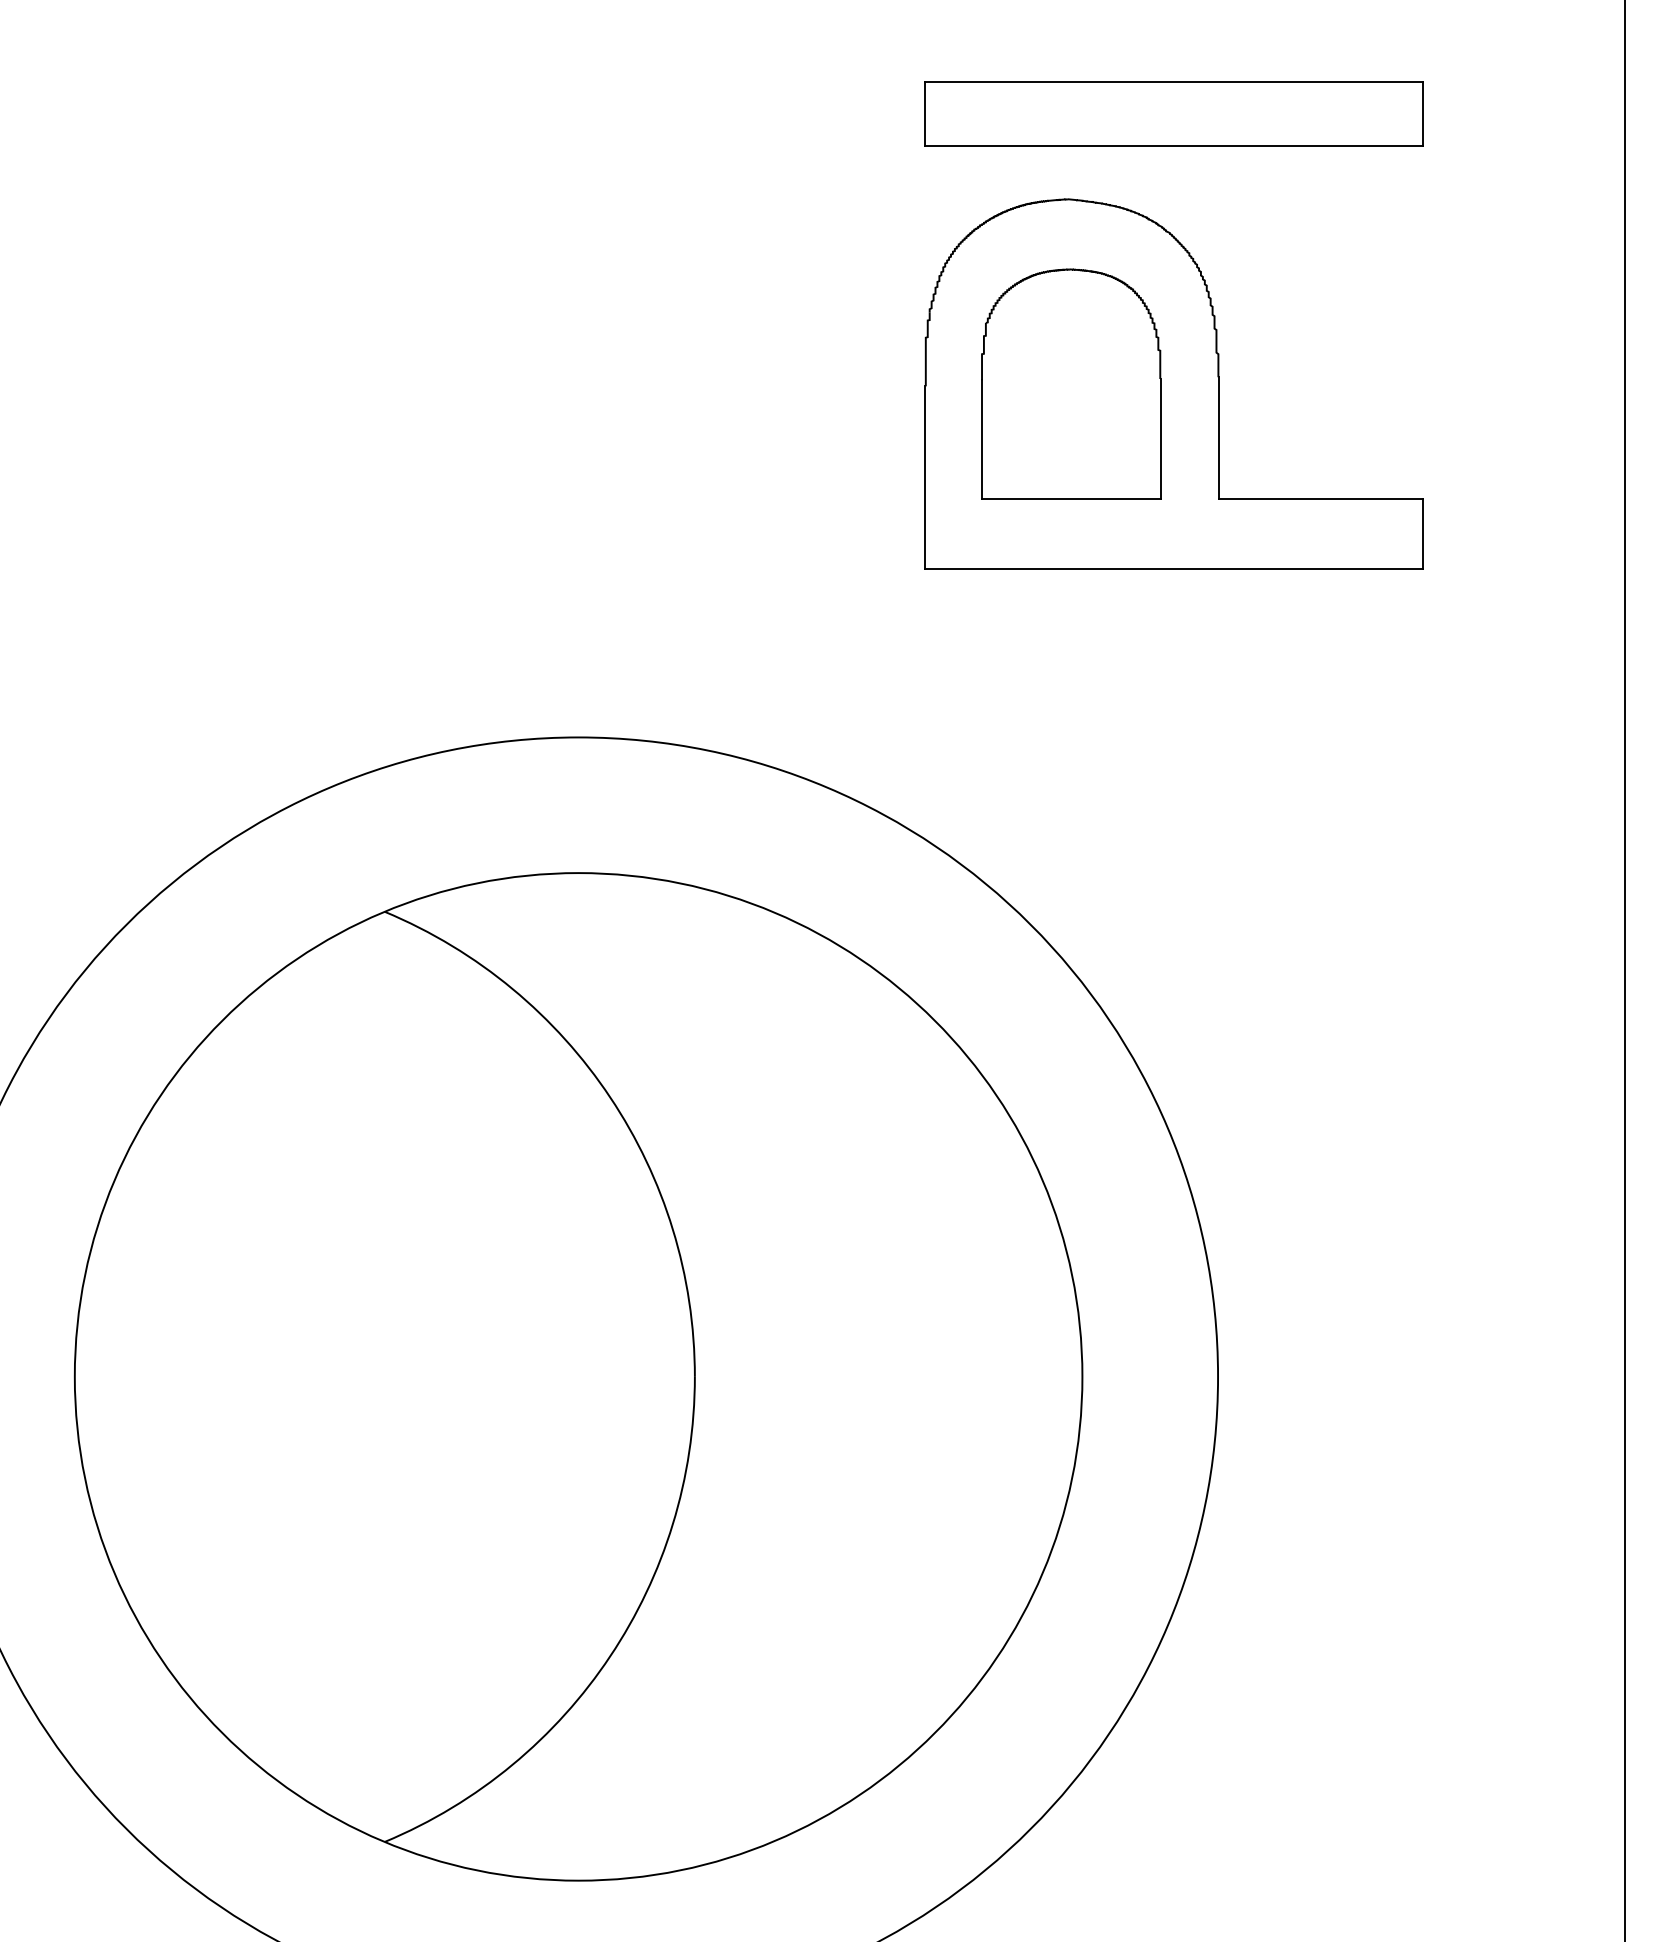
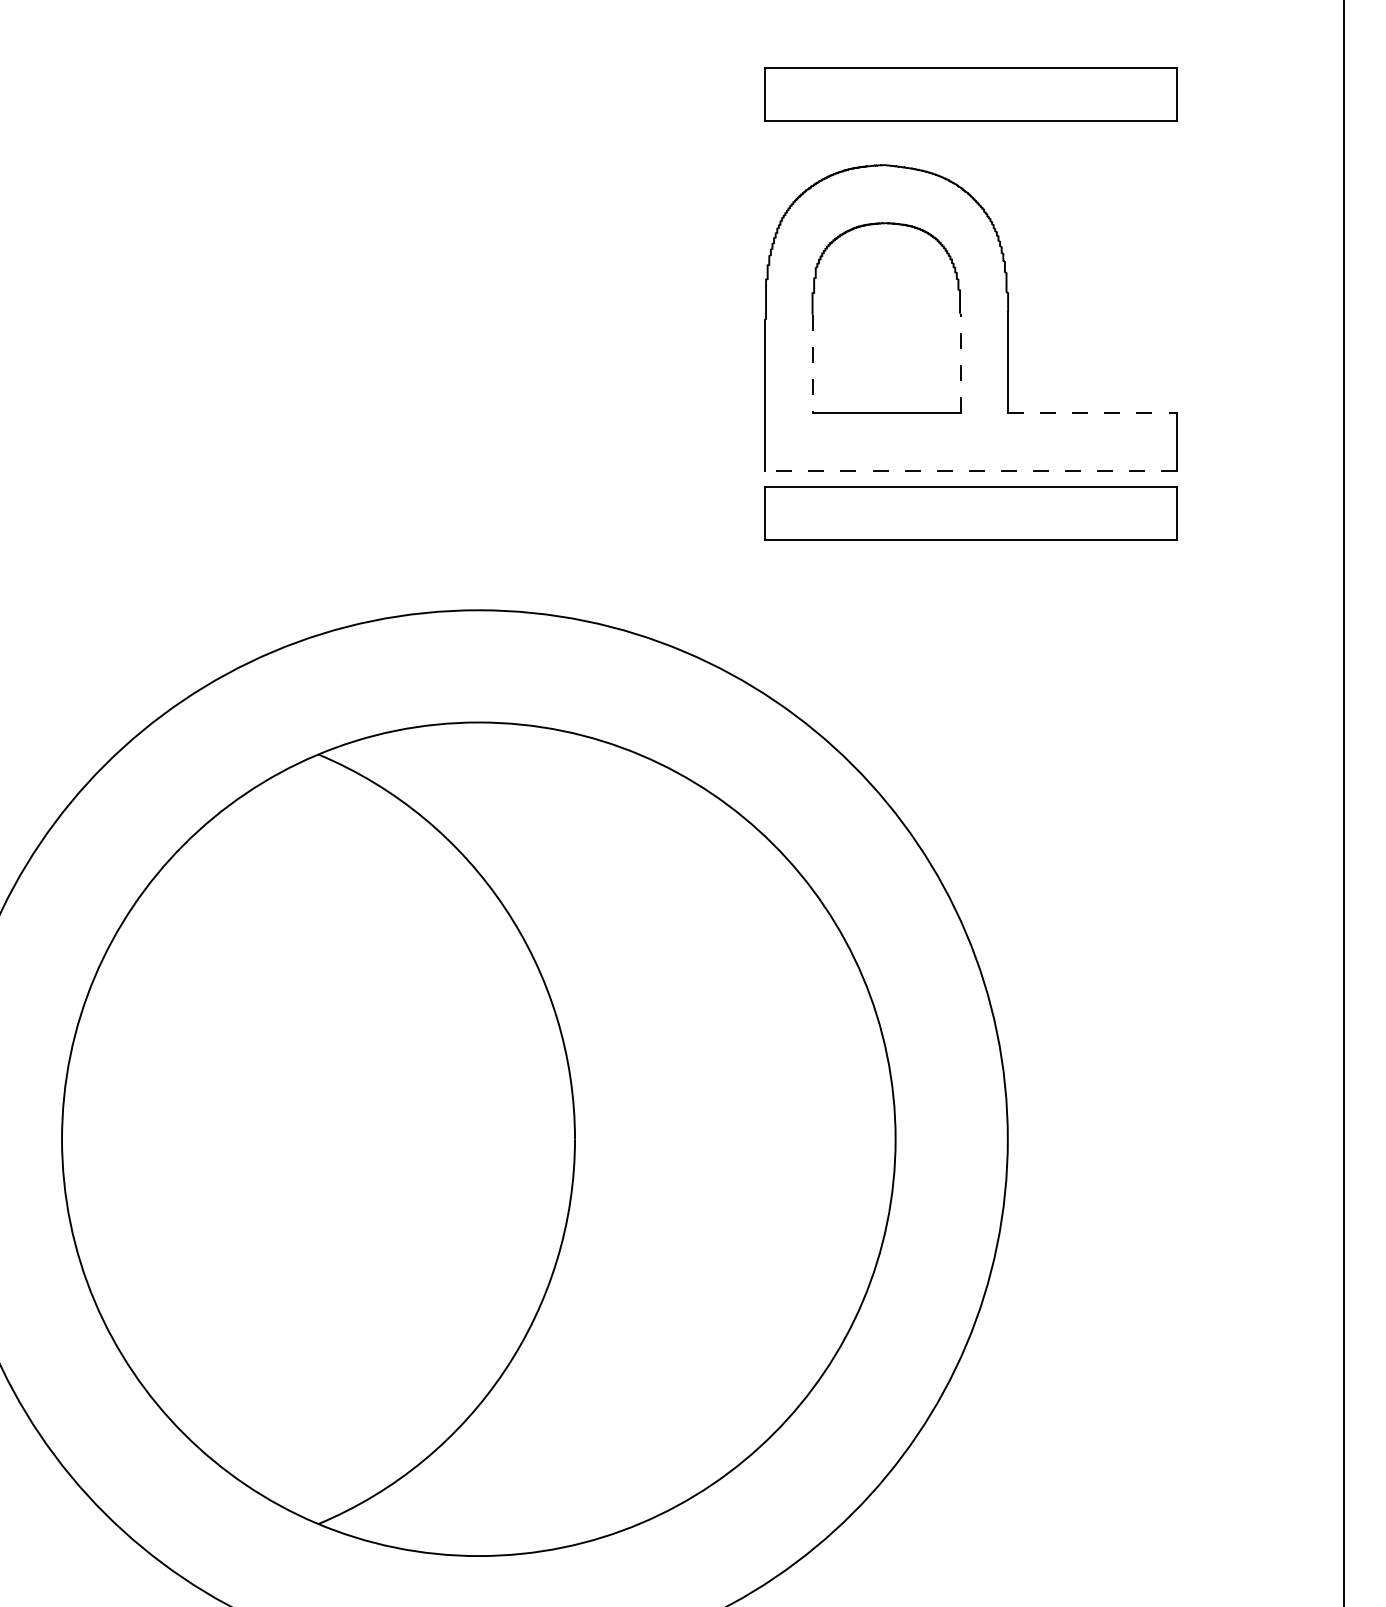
line: (1161, 438) -> (961, 362), solid -> dashed
line: (982, 440) -> (812, 364), solid -> dashed
line: (1321, 499) -> (1093, 413), solid -> dashed
line: (1173, 569) -> (970, 471), solid -> dashed
part: (1173, 620) -> (970, 513), added

